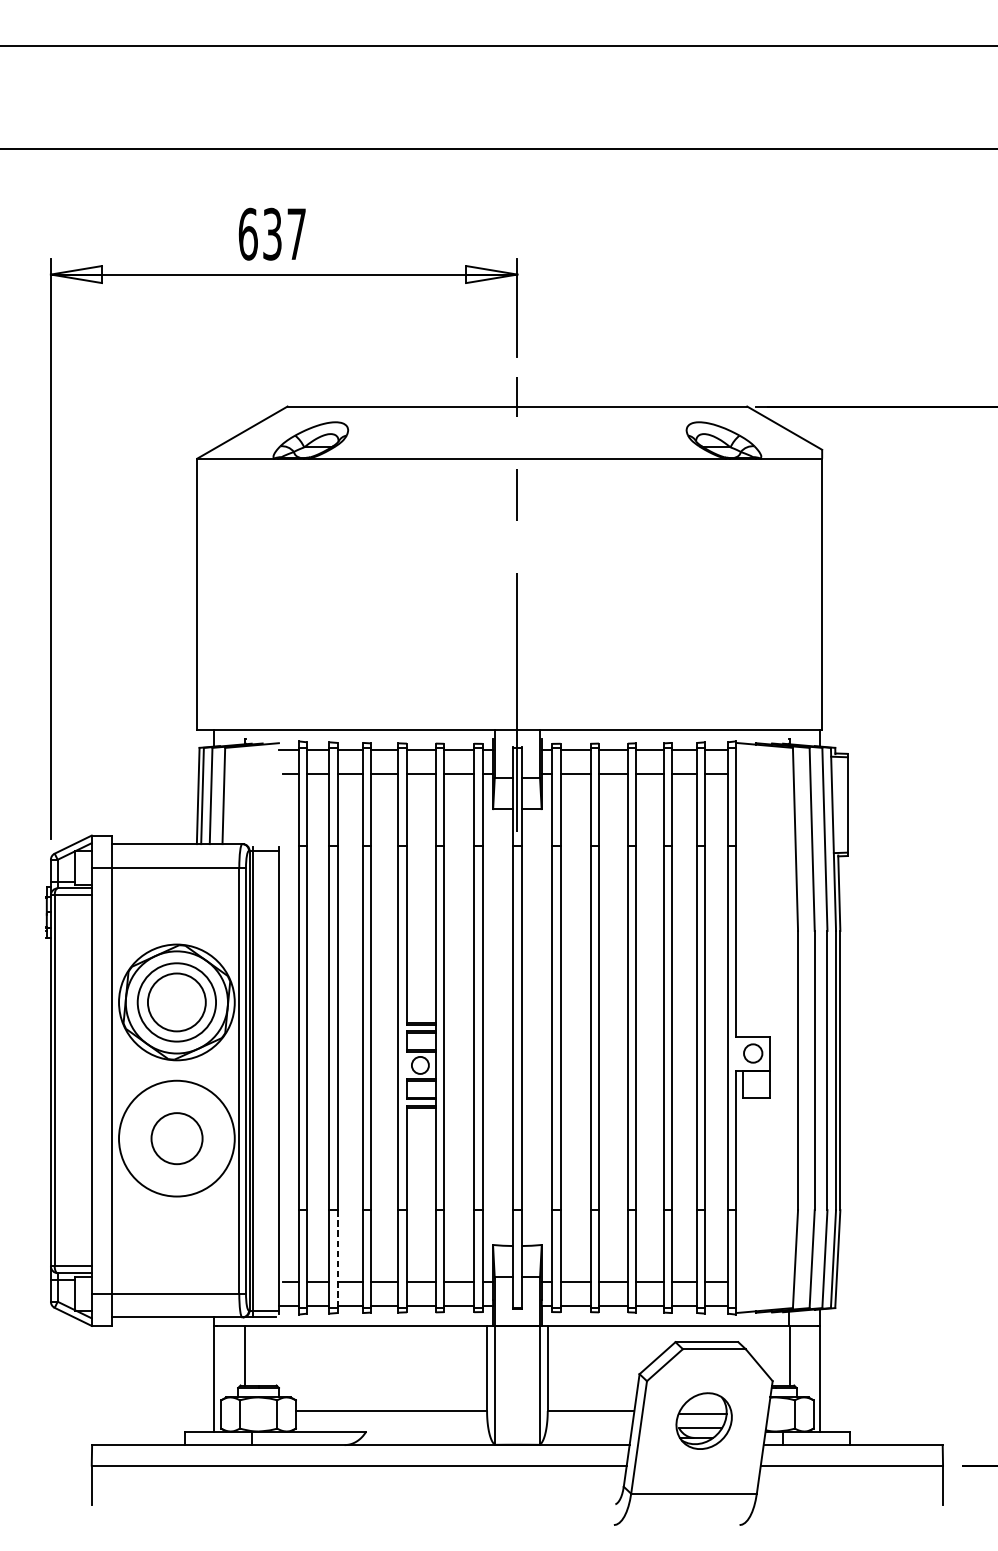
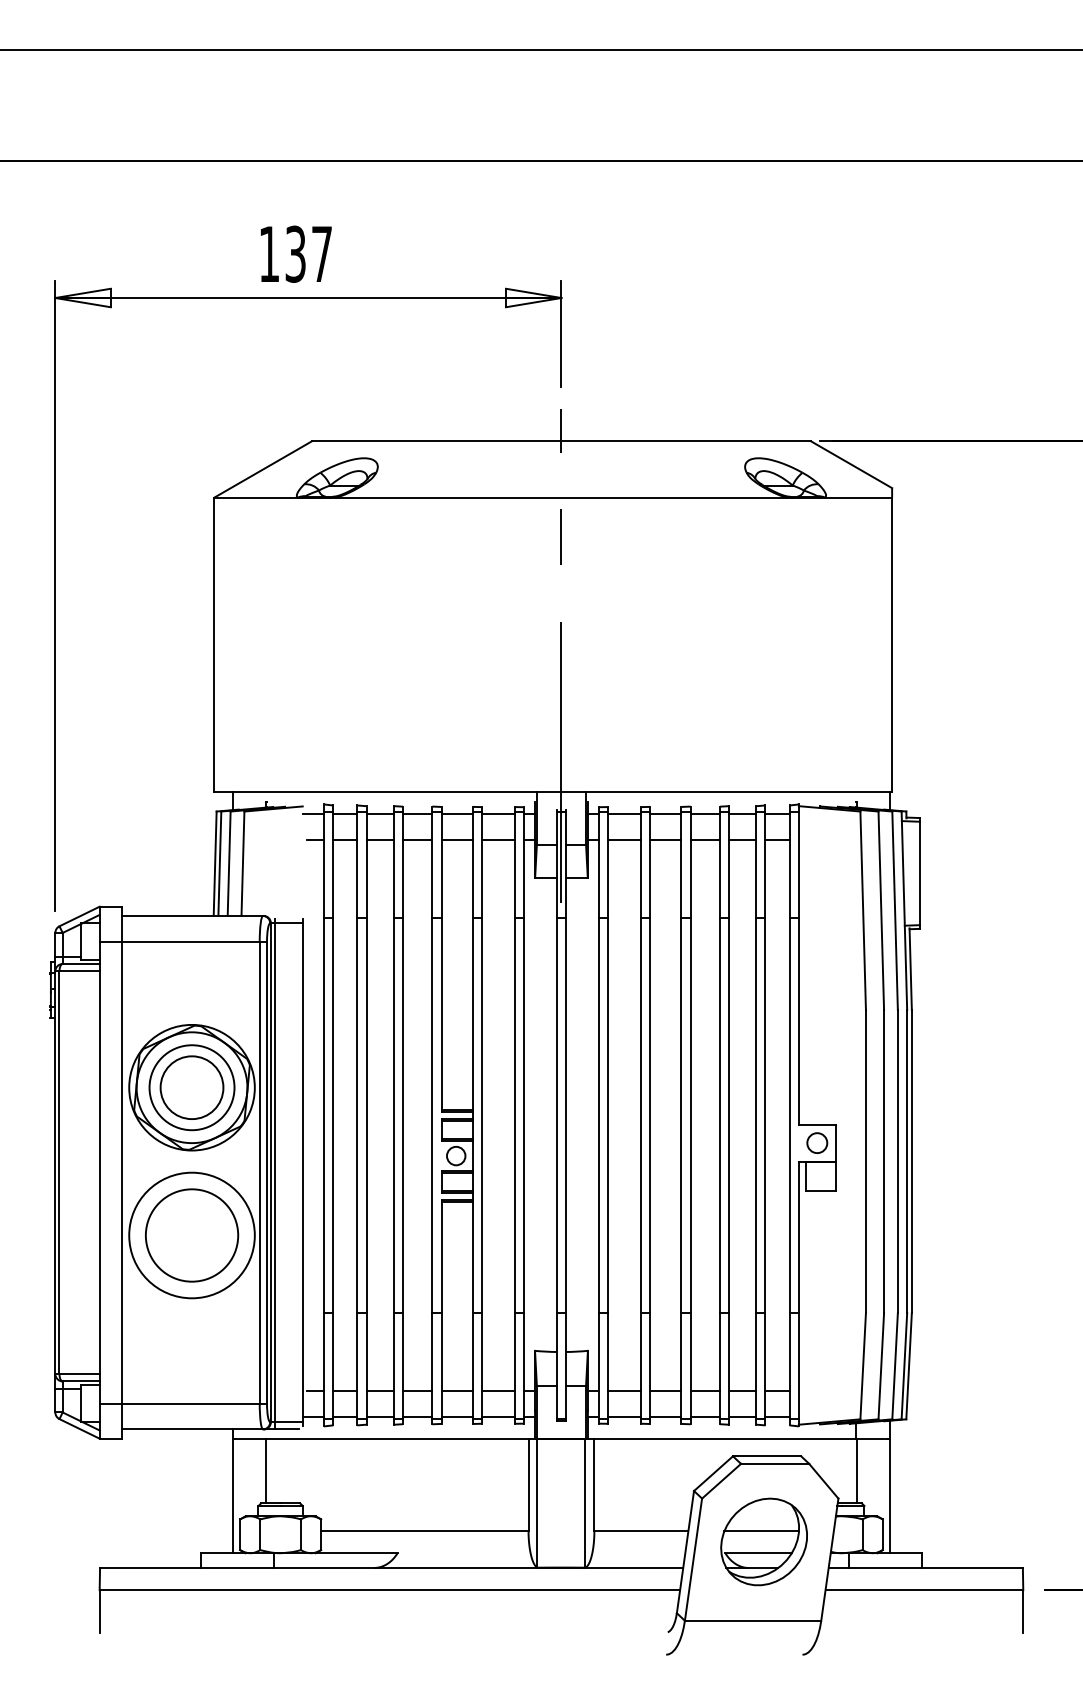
text: (248, 233) -> (269, 253), 637 -> 137
circle: (177, 1138) -> (192, 1235), size x1.67
line: (337, 1259) -> (366, 1366), dashed -> solid
part: (703, 1420) -> (763, 1541), size x1.43

